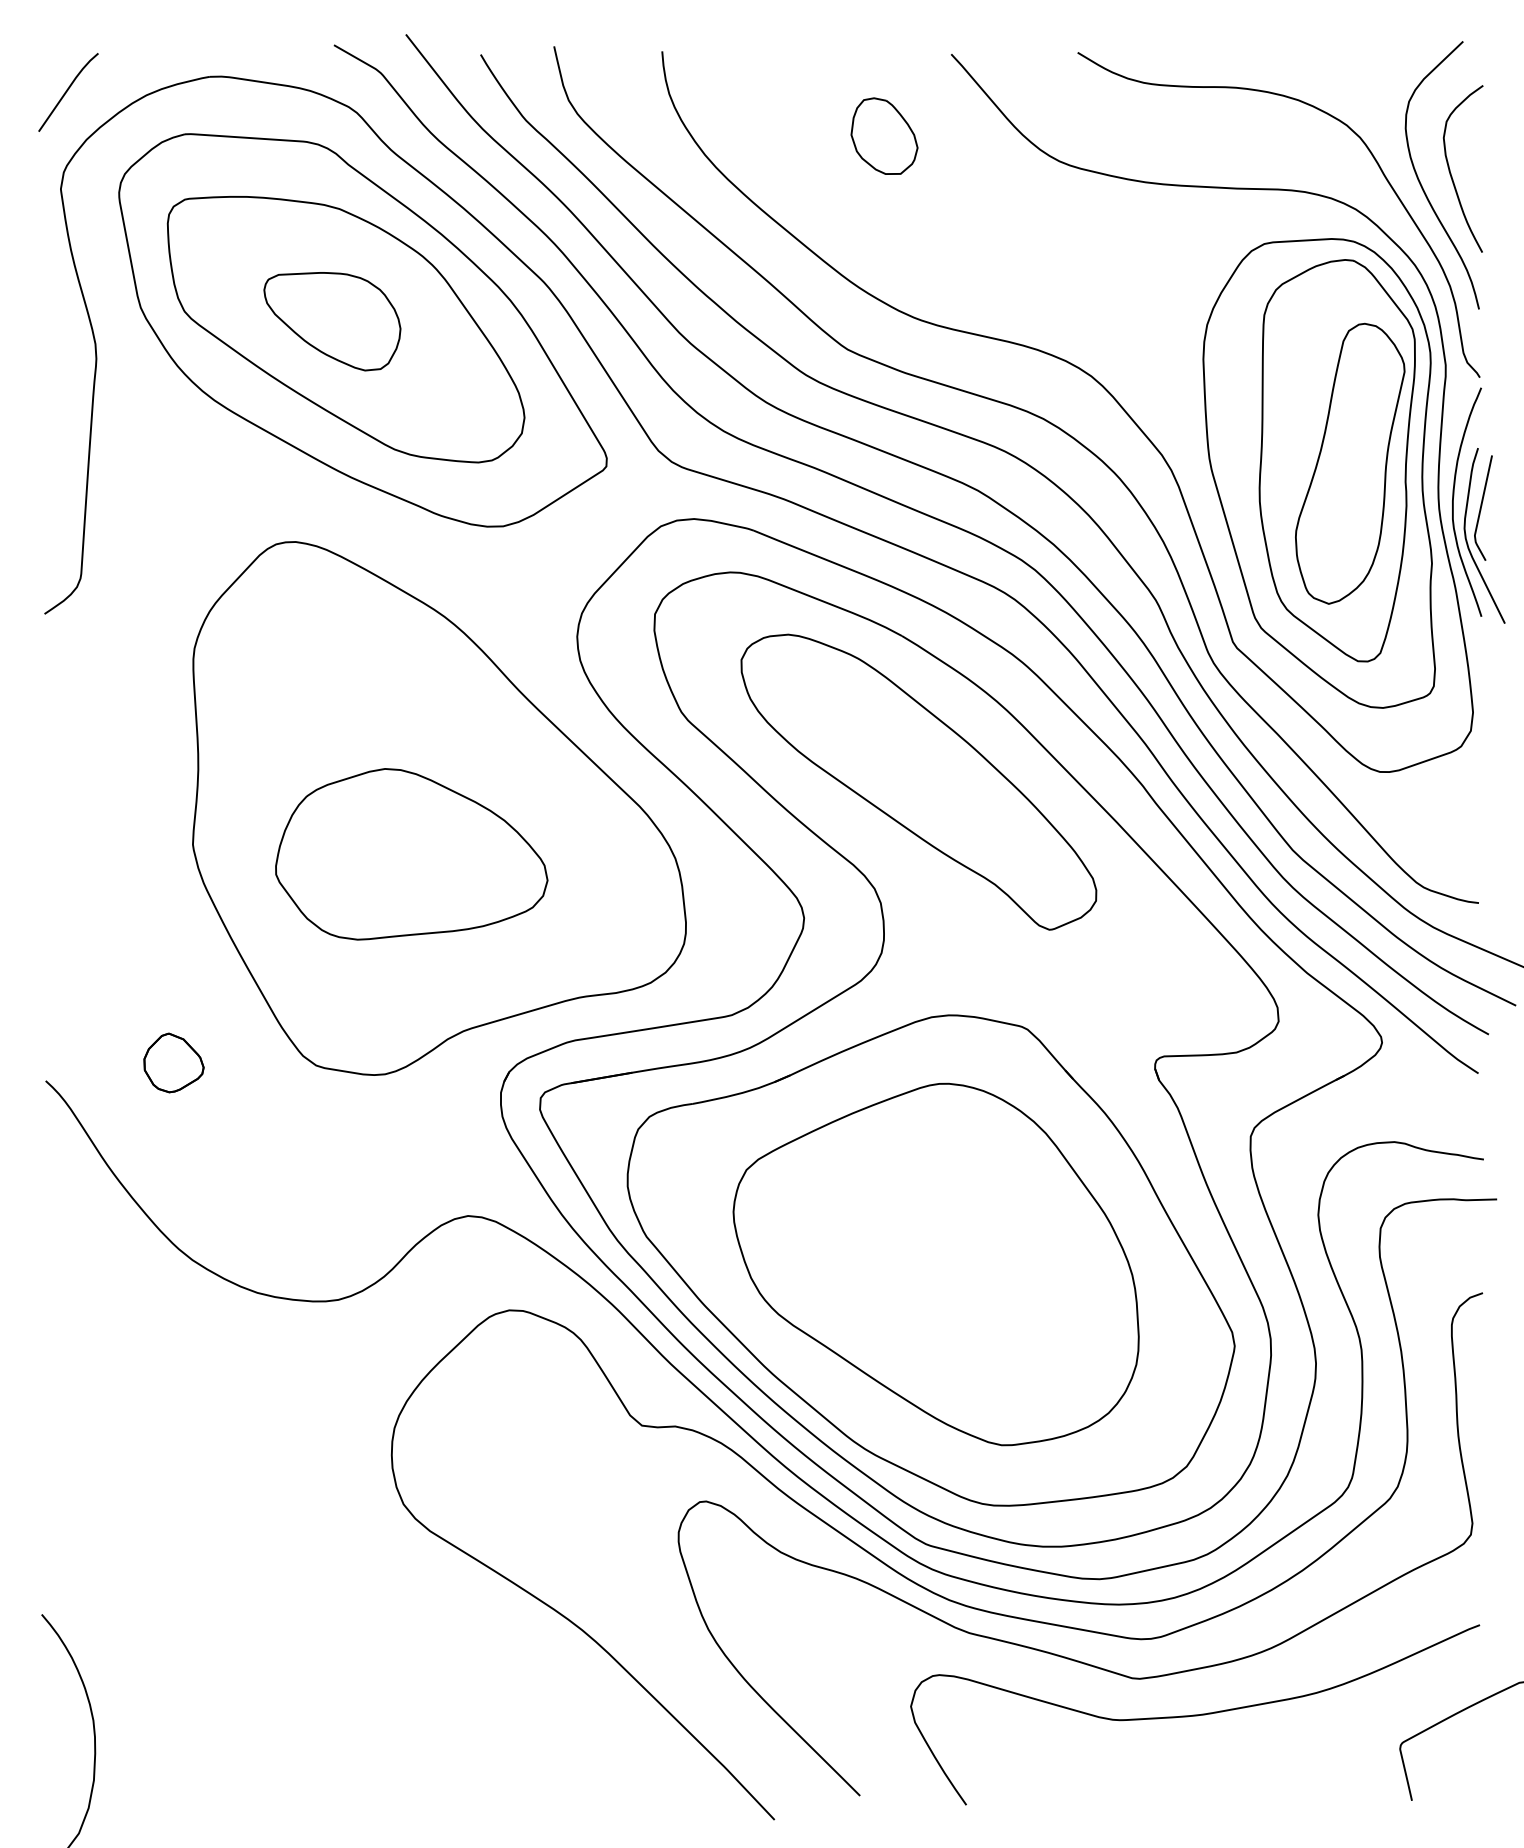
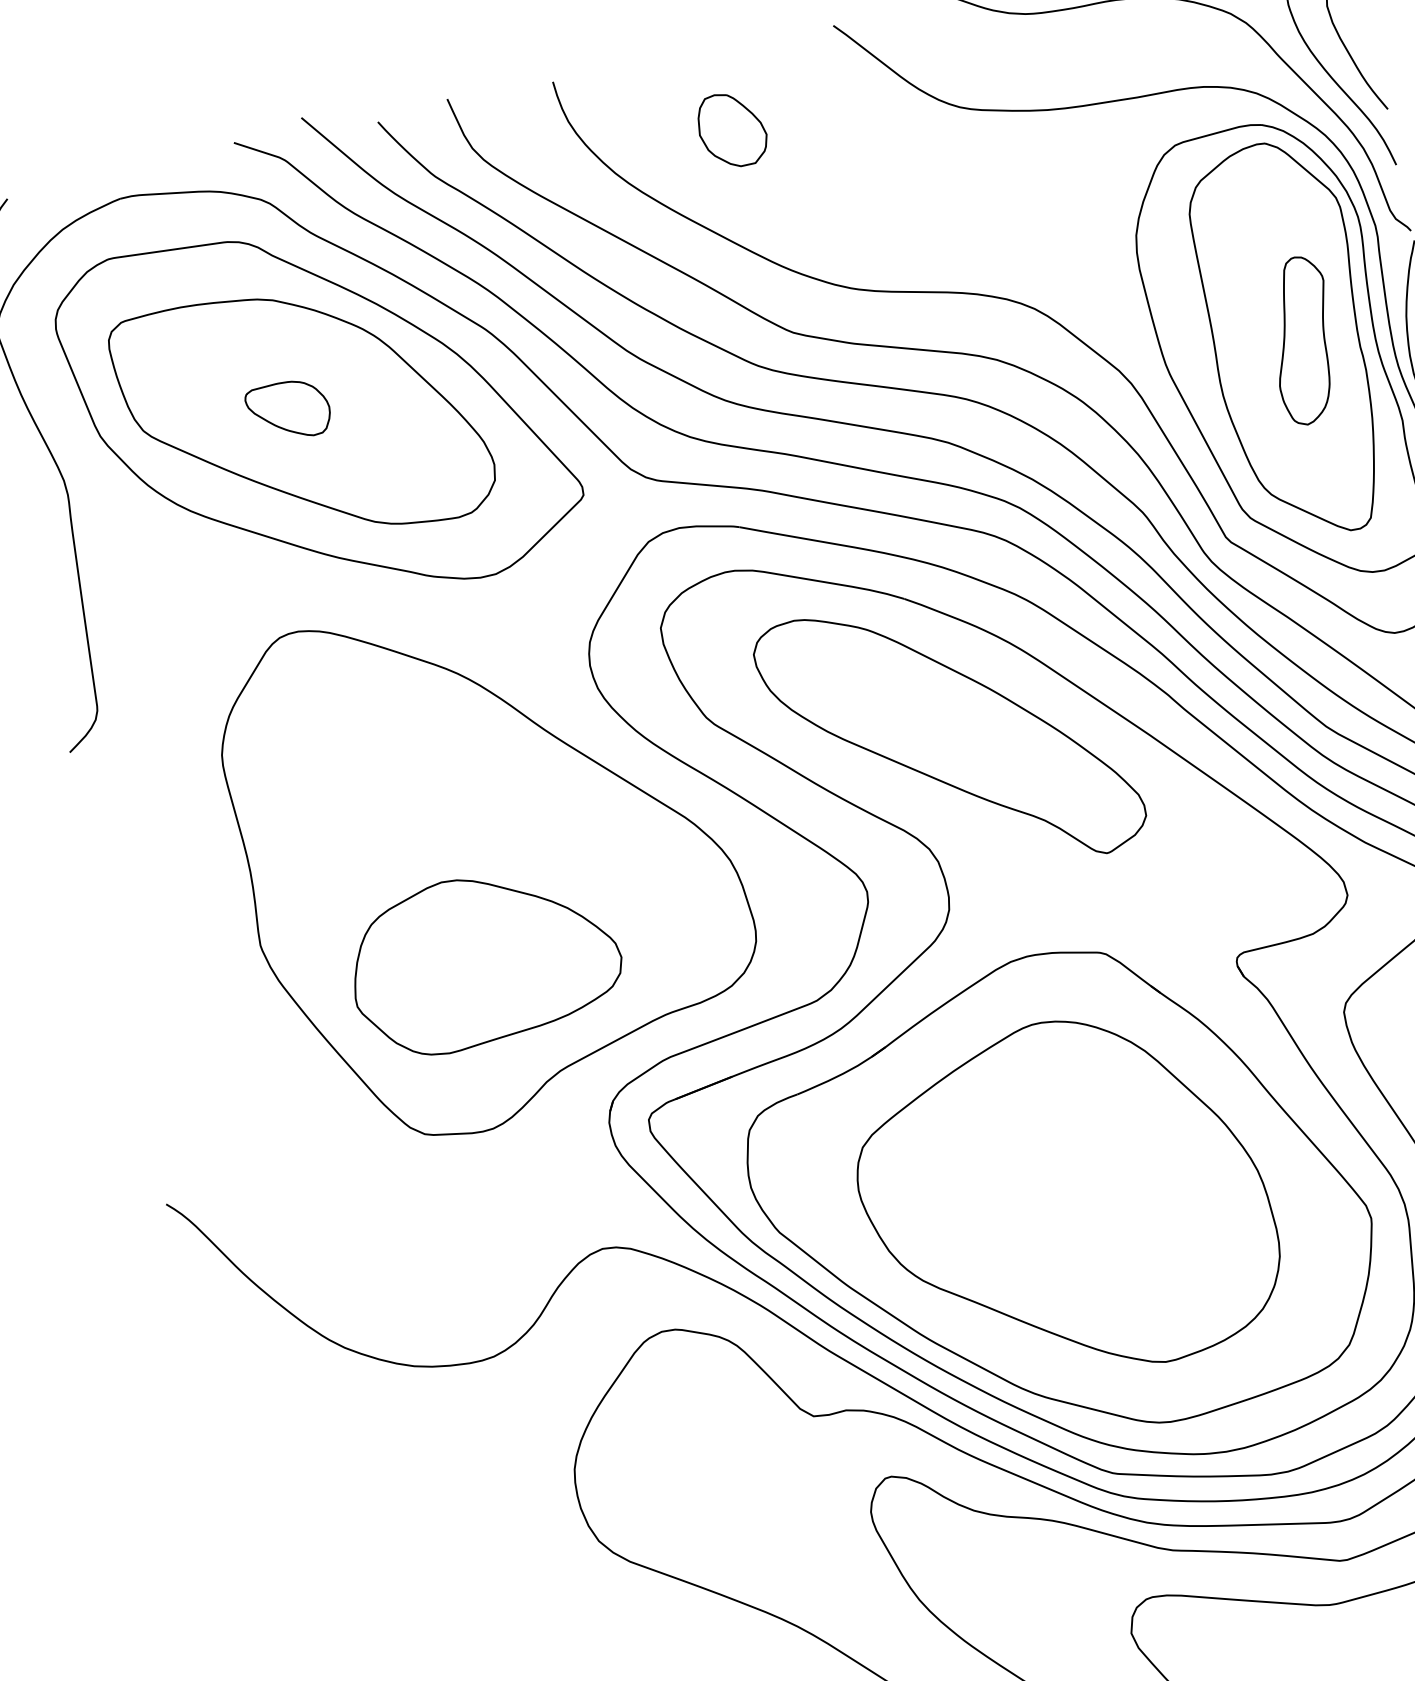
part: (884, 135) -> (732, 129), moved
part: (332, 321) -> (288, 410), size x0.6
part: (1350, 463) -> (1303, 340), size x0.6
part: (411, 854) -> (484, 959), moved
part: (173, 1062) -> (286, 1160), removed

